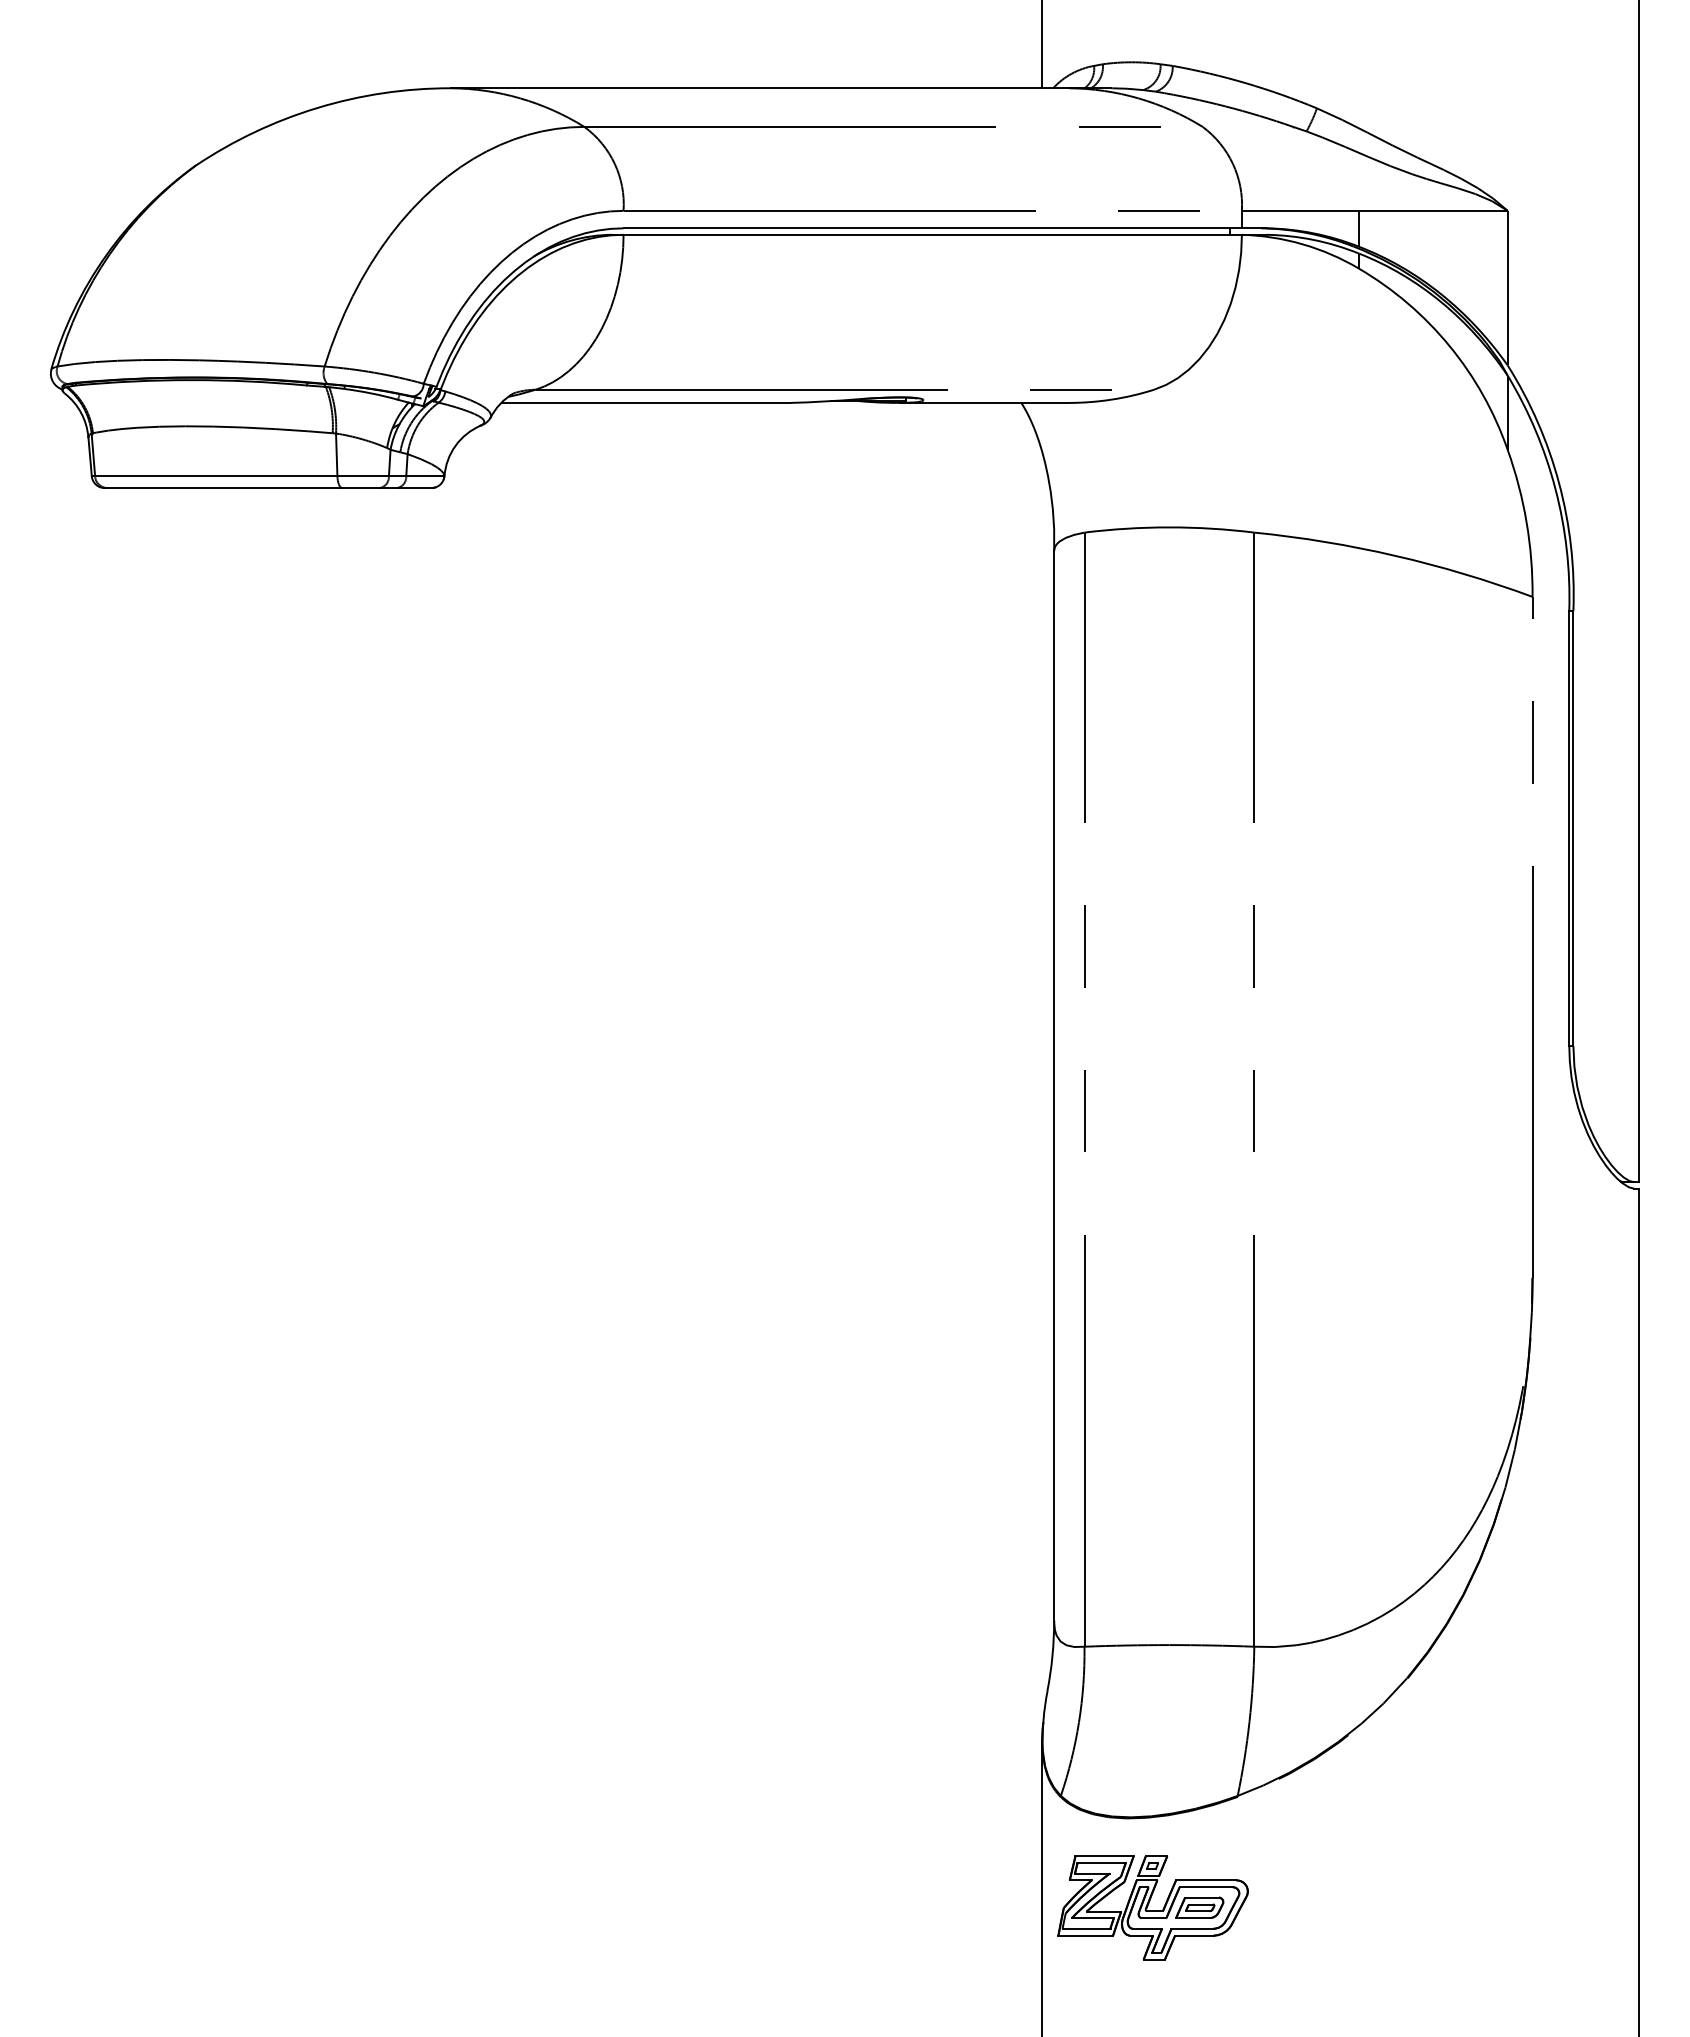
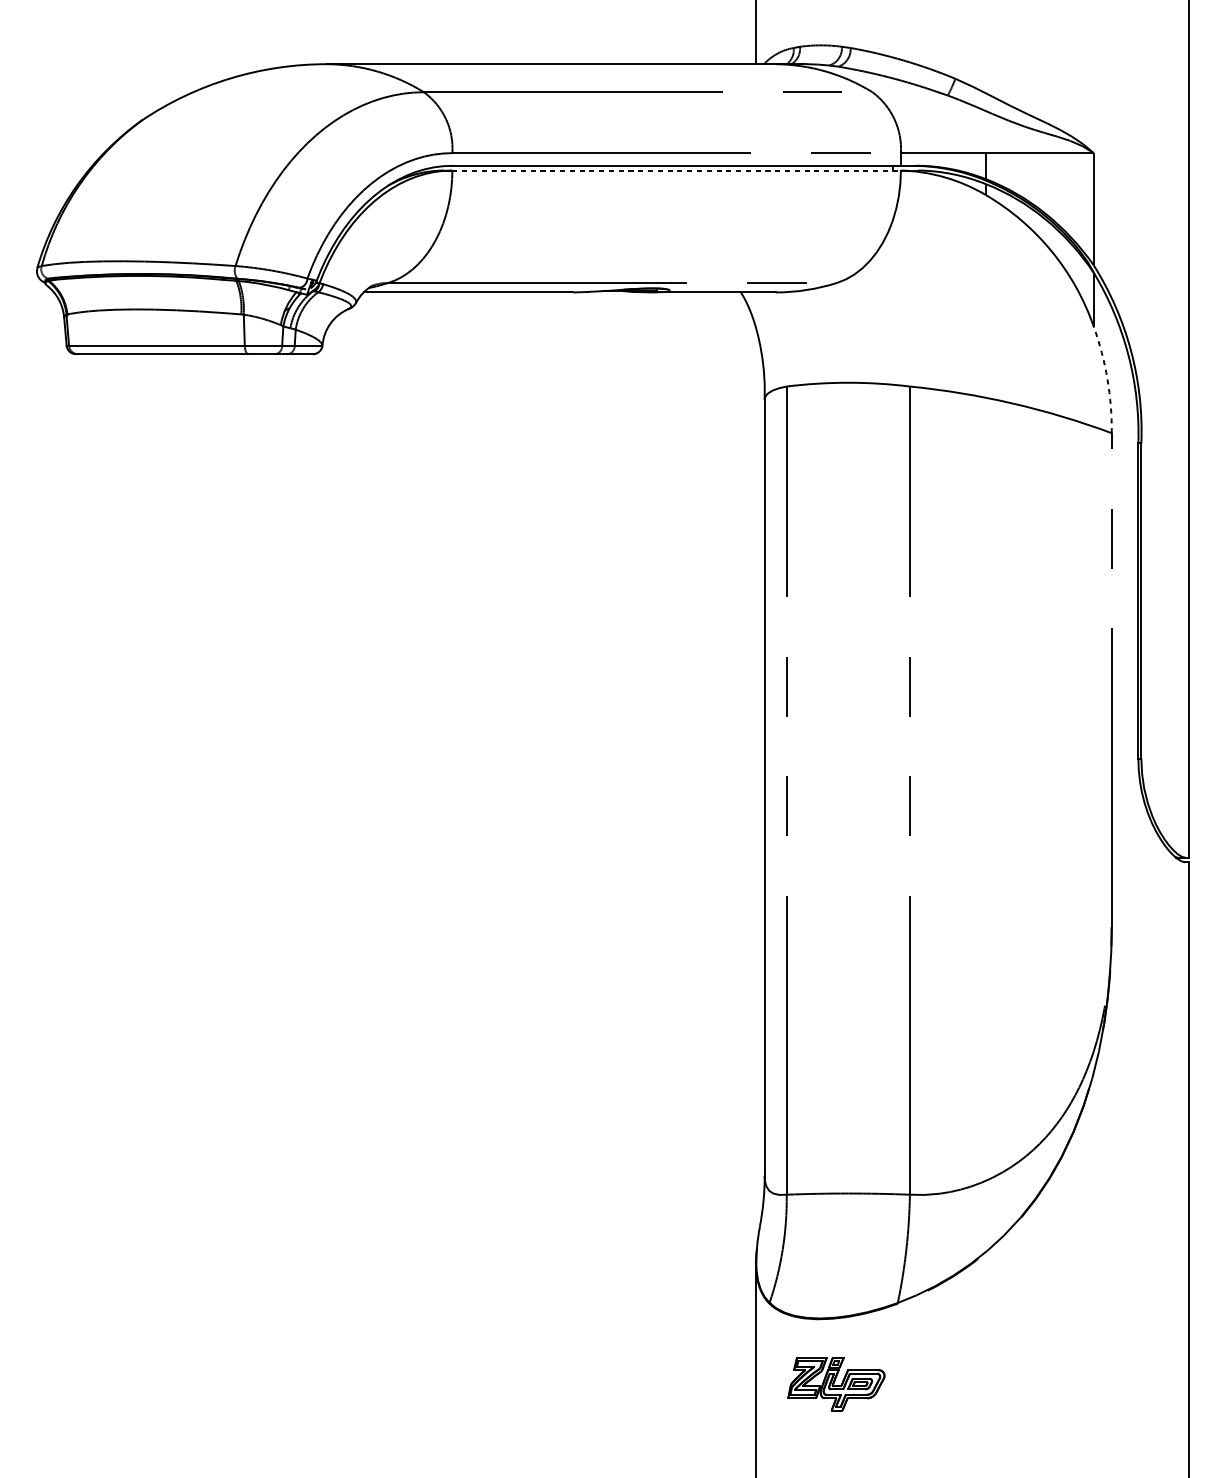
line: (933, 234) -> (677, 170), solid -> dashed
arc: (1526, 522) -> (1107, 379), solid -> dashed
part: (1152, 1907) -> (836, 1383), size x0.7

